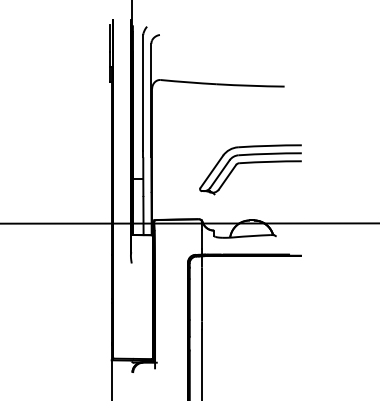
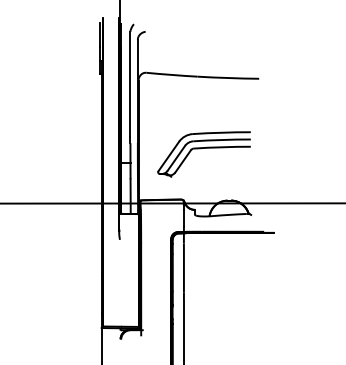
part: (249, 169) -> (203, 154), moved

